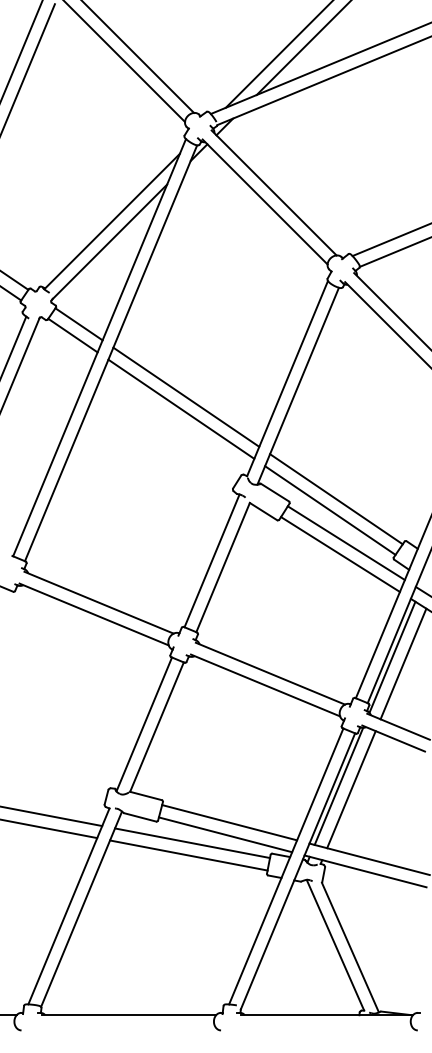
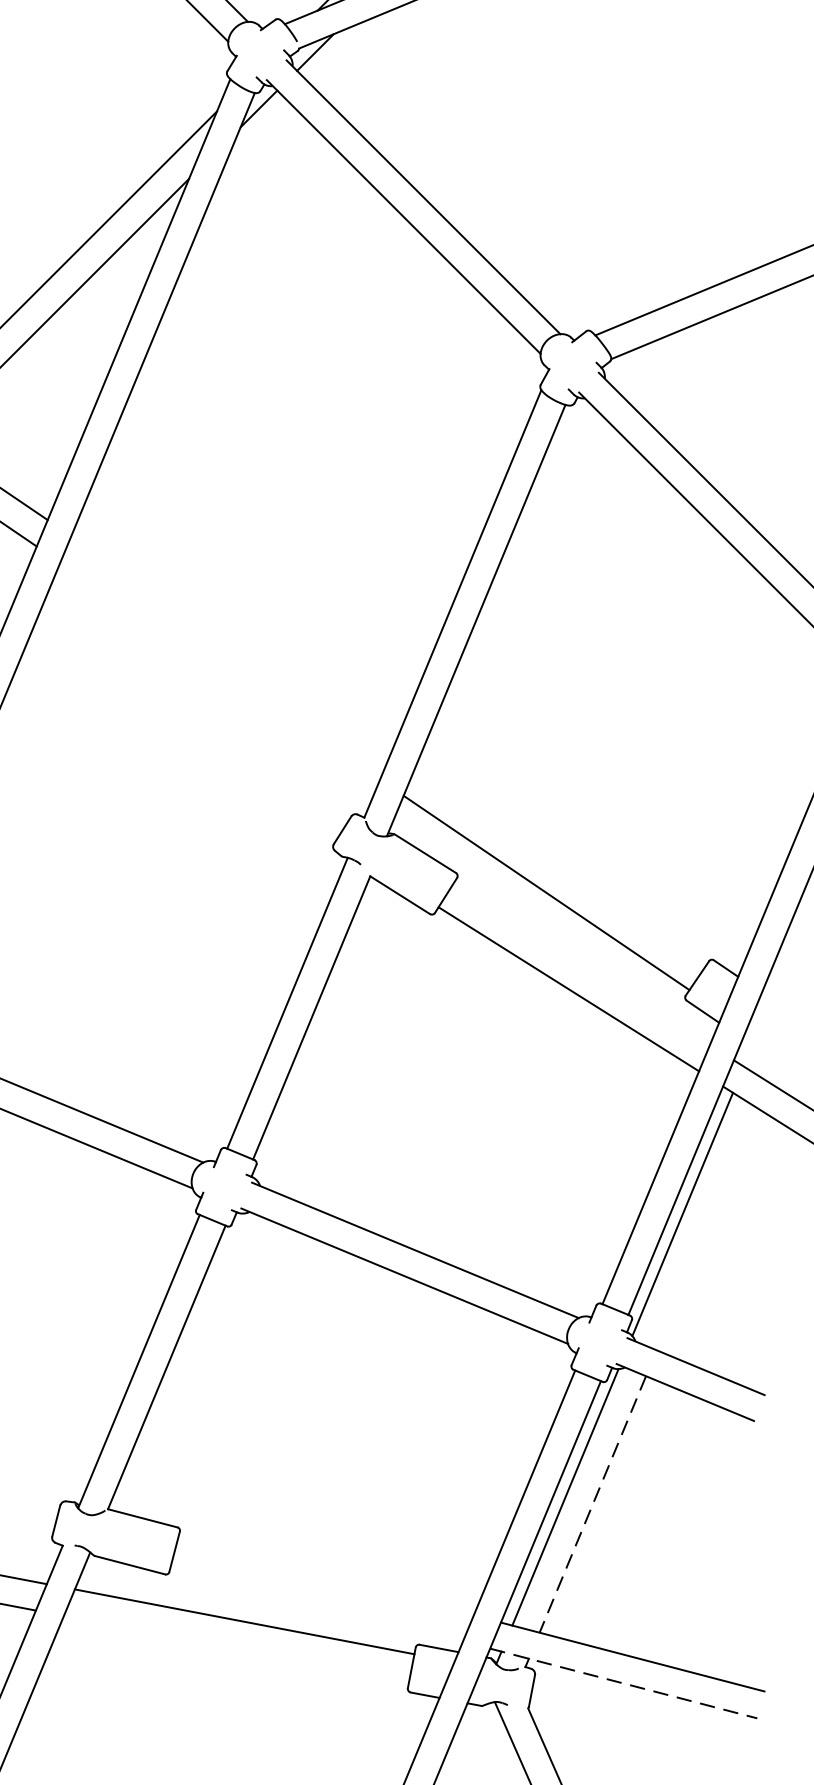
line: (186, 396) -> (231, 643), removed
line: (181, 408) -> (220, 669), removed
line: (336, 499) -> (560, 868), removed
line: (345, 543) -> (579, 965), removed
line: (403, 663) -> (706, 1228), removed
line: (351, 790) -> (592, 1506), solid -> dashed
line: (229, 822) -> (325, 1576), removed
line: (225, 834) -> (316, 1602), removed
line: (188, 855) -> (235, 1648), removed
line: (366, 871) -> (625, 1683), solid -> dashed

